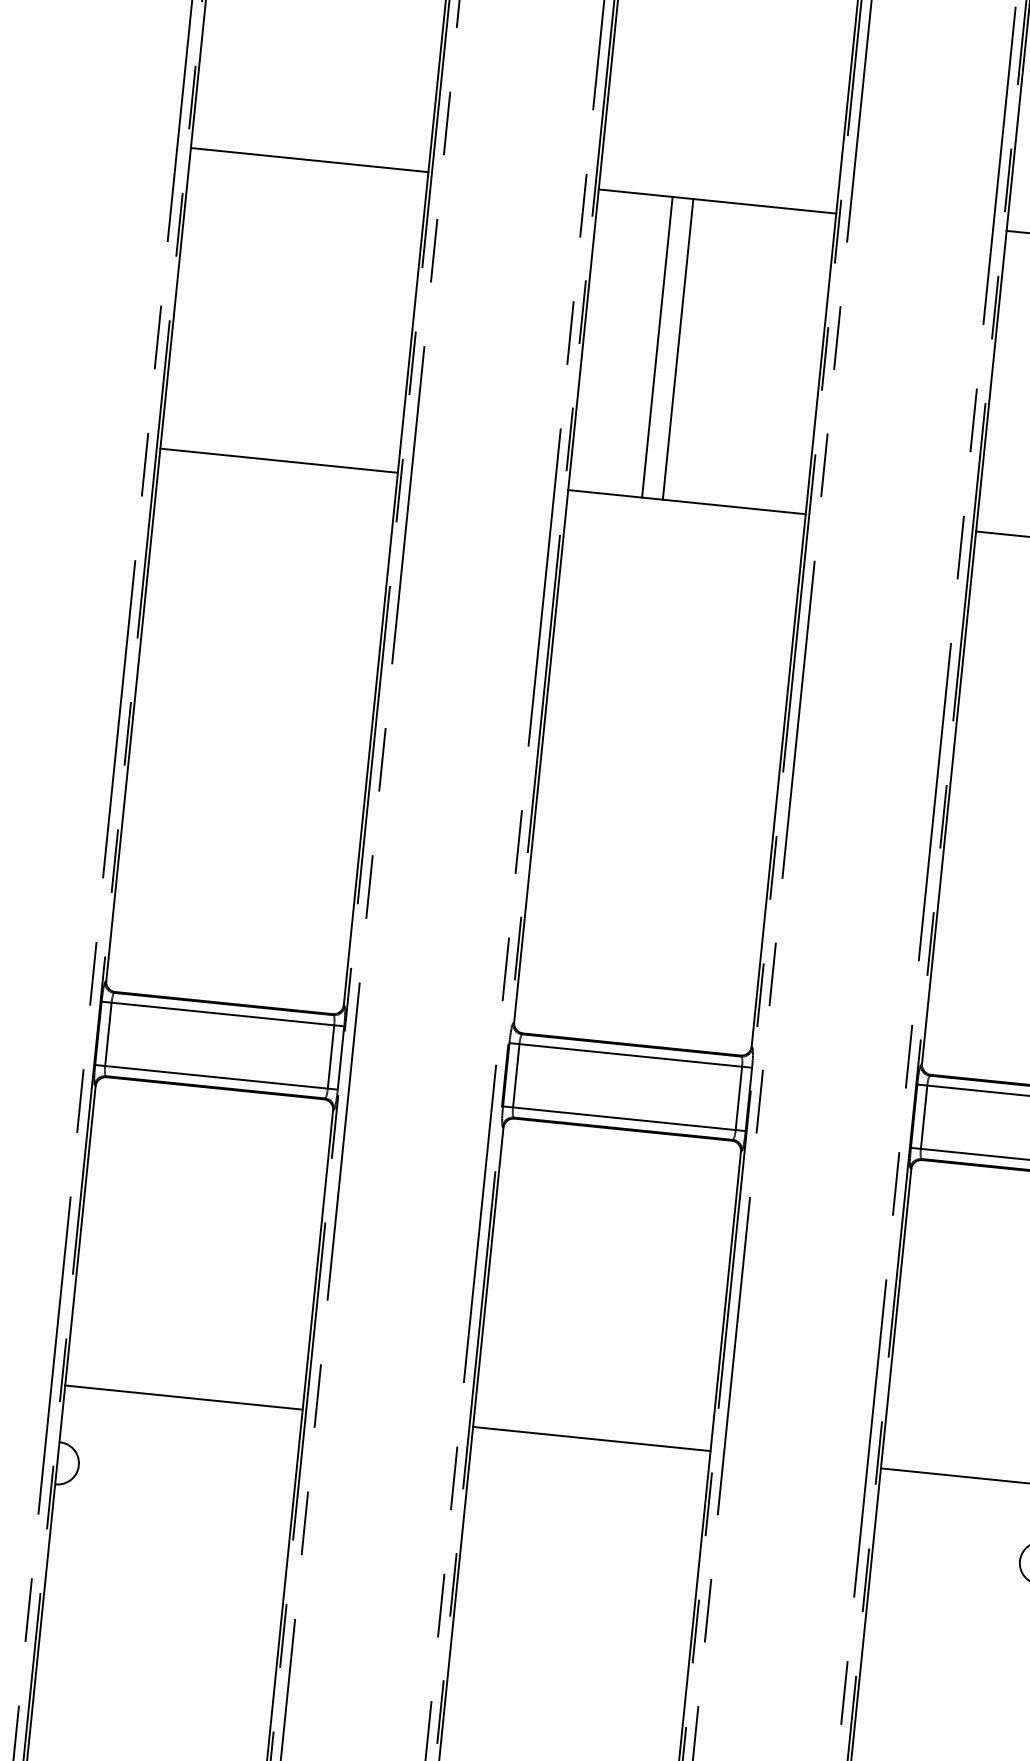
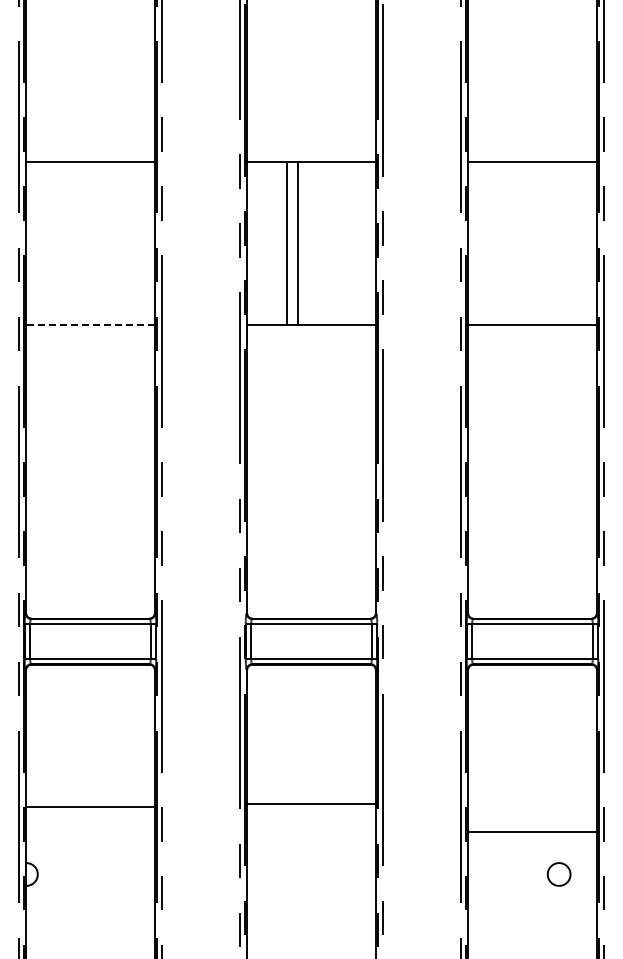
line: (277, 460) -> (89, 324), solid -> dashed
line: (183, 1397) -> (90, 807), moved
line: (591, 1439) -> (311, 804), moved

